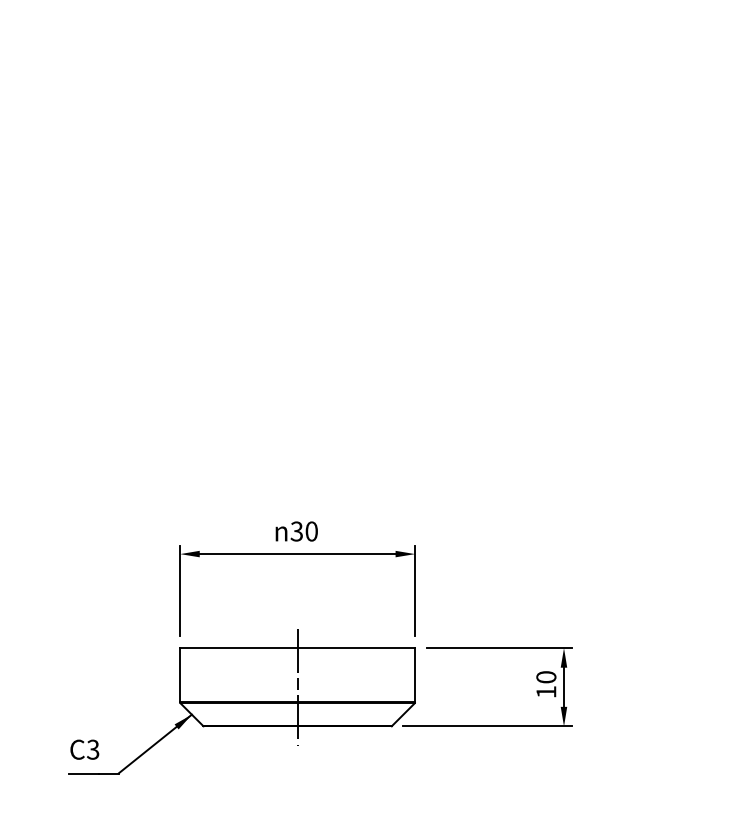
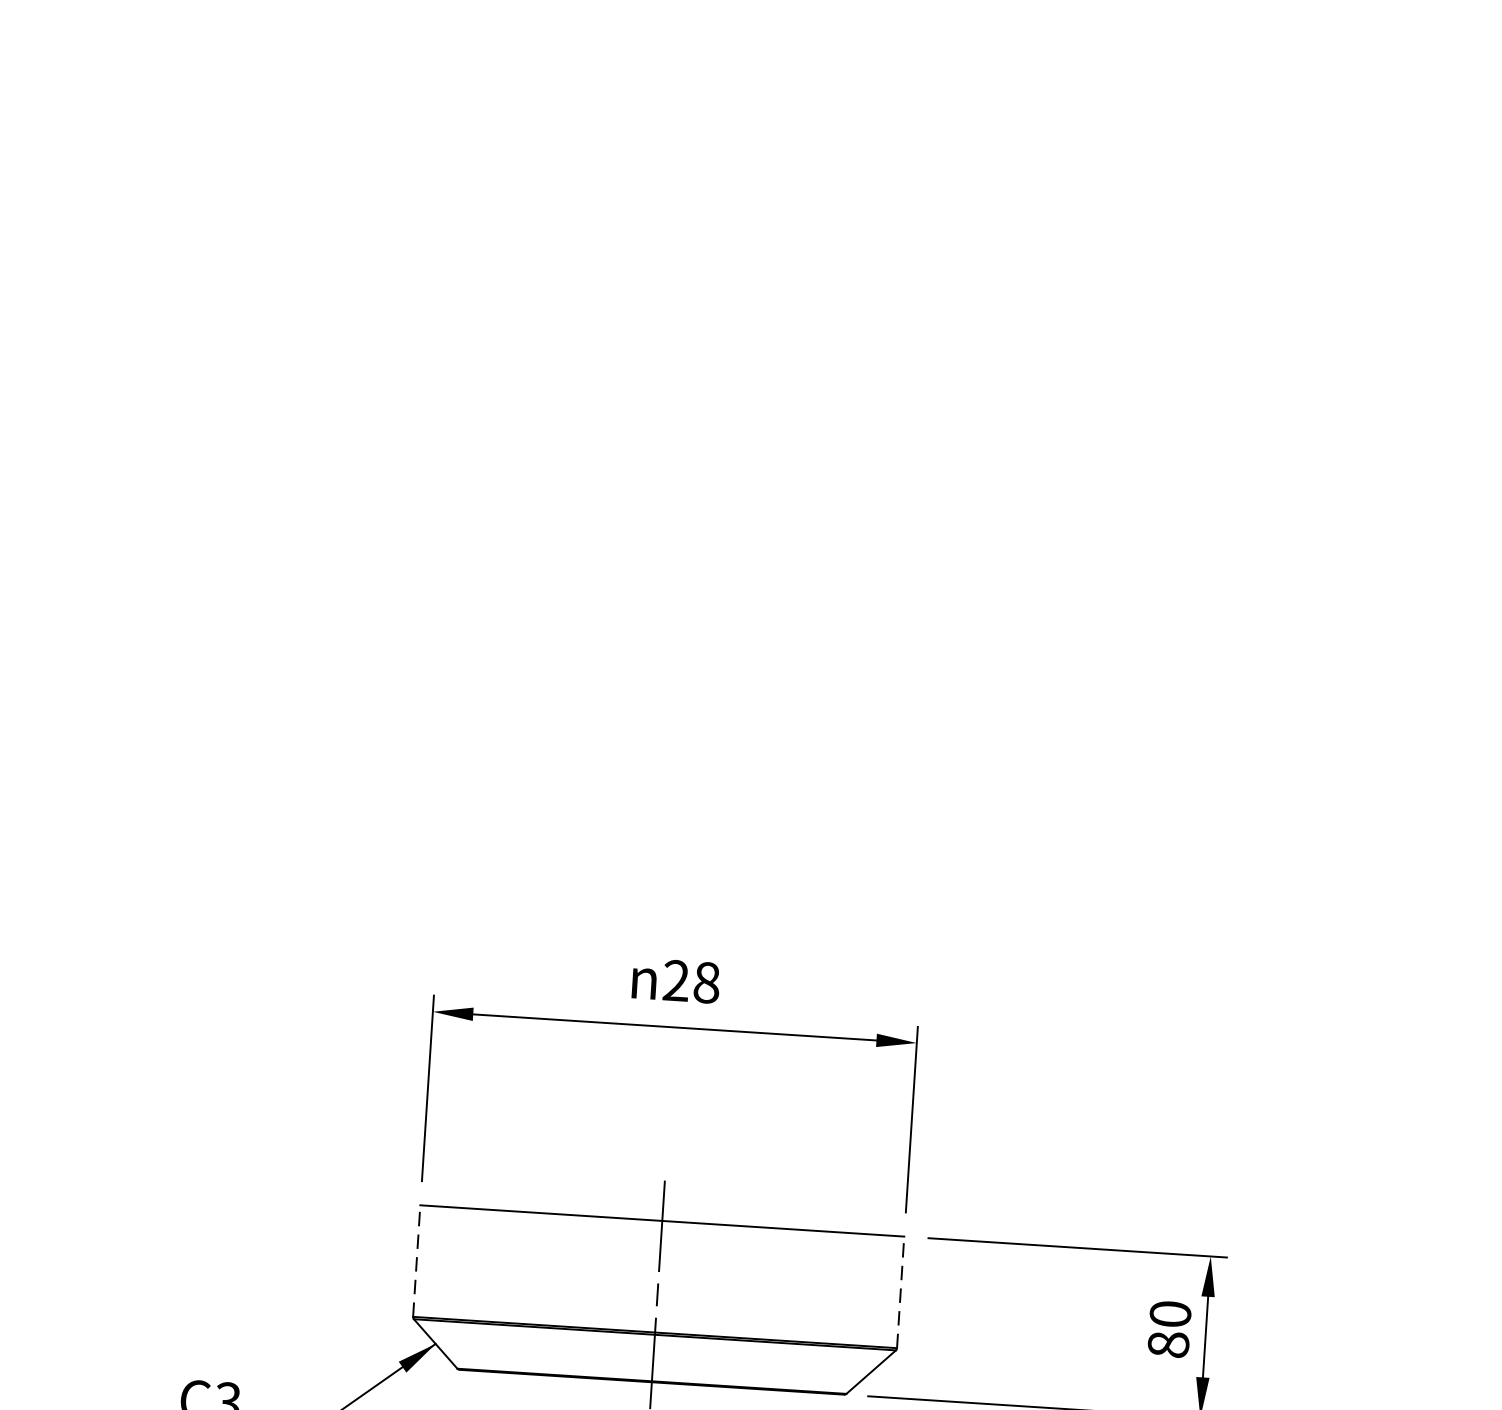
text: (303, 531) -> (689, 981), 30 -> 28
line: (180, 674) -> (417, 1259), solid -> dashed
line: (415, 674) -> (901, 1291), solid -> dashed
text: (546, 692) -> (1168, 1345), 10 -> 80

